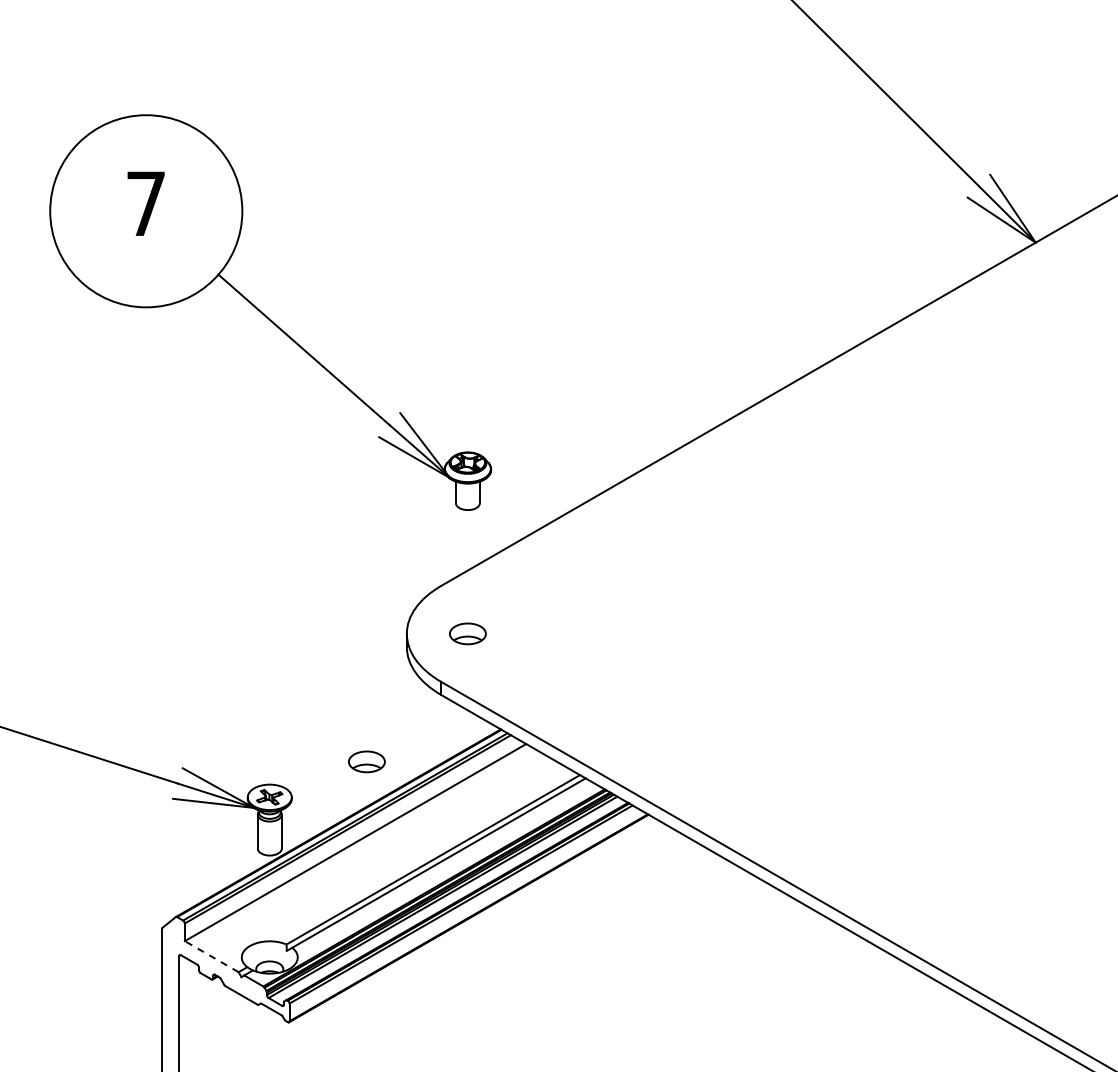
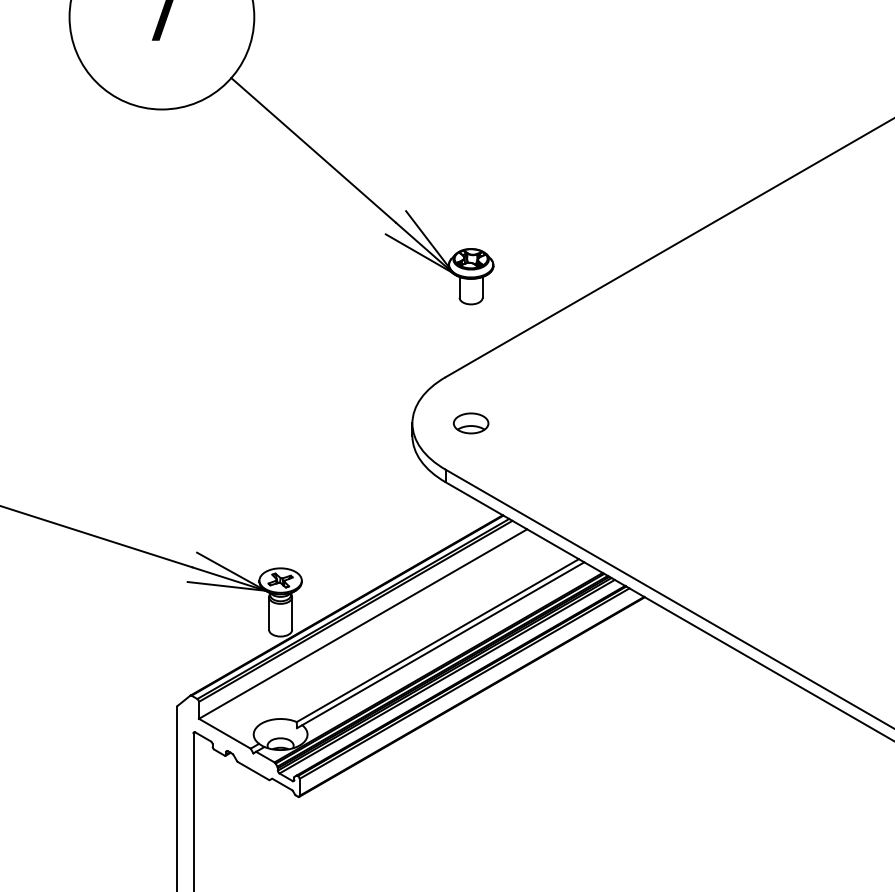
part: (366, 761) -> (373, 546), removed
line: (211, 956) -> (224, 733), dashed -> solid

